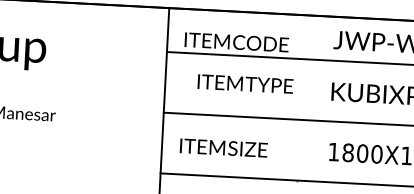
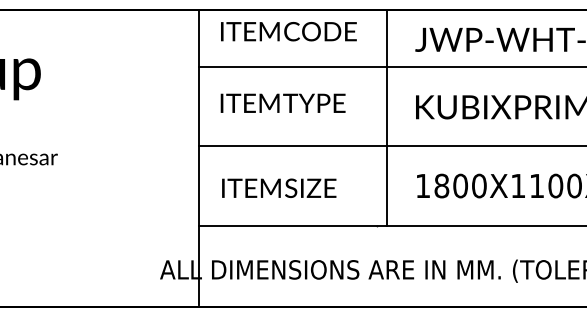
text: (236, 42) -> (288, 31), moved
text: (245, 83) -> (282, 102), moved
line: (308, 98) -> (386, 117), added

